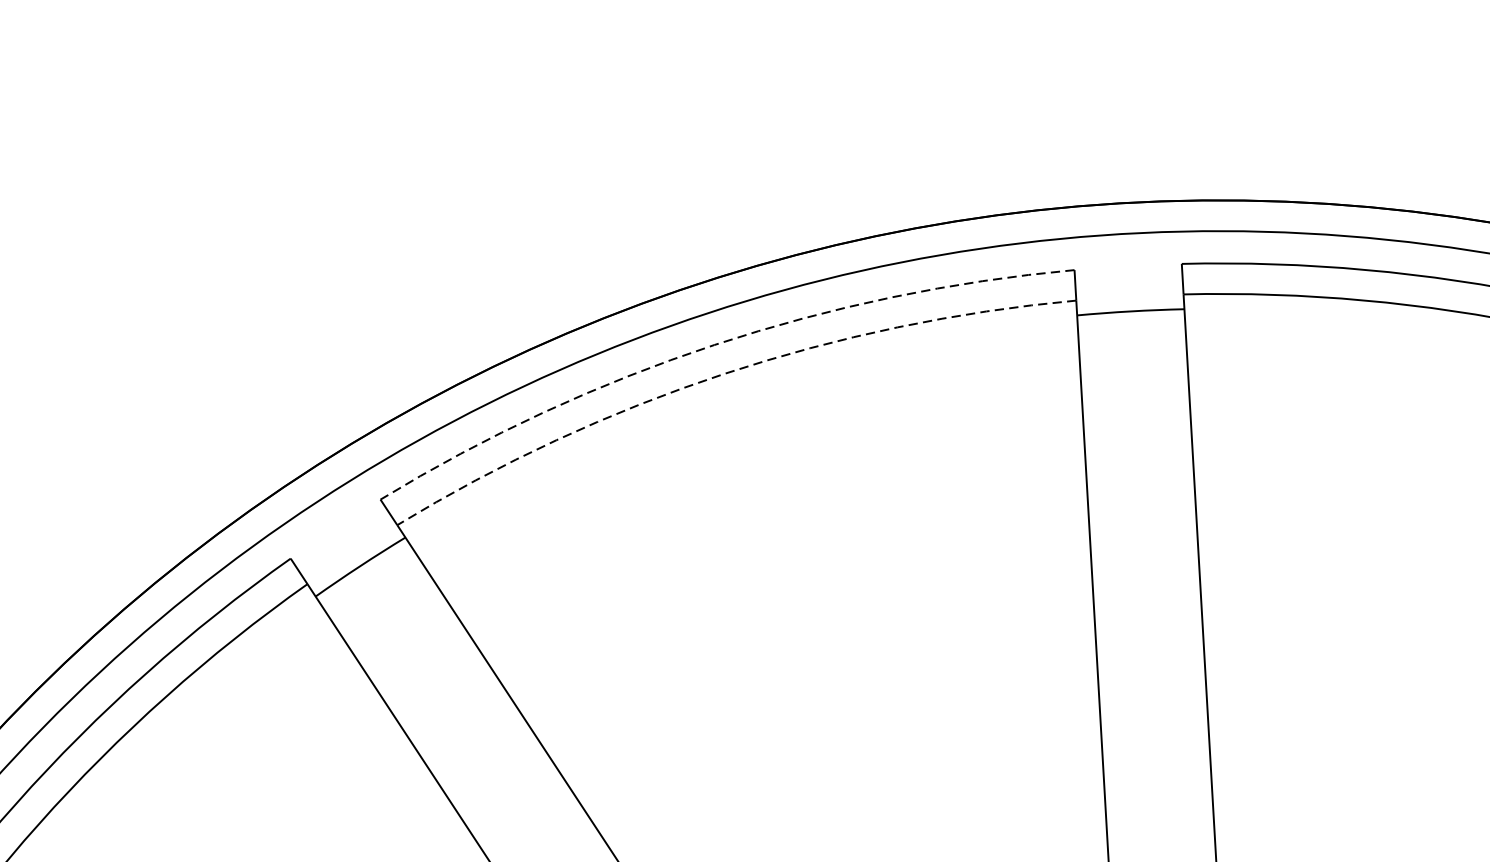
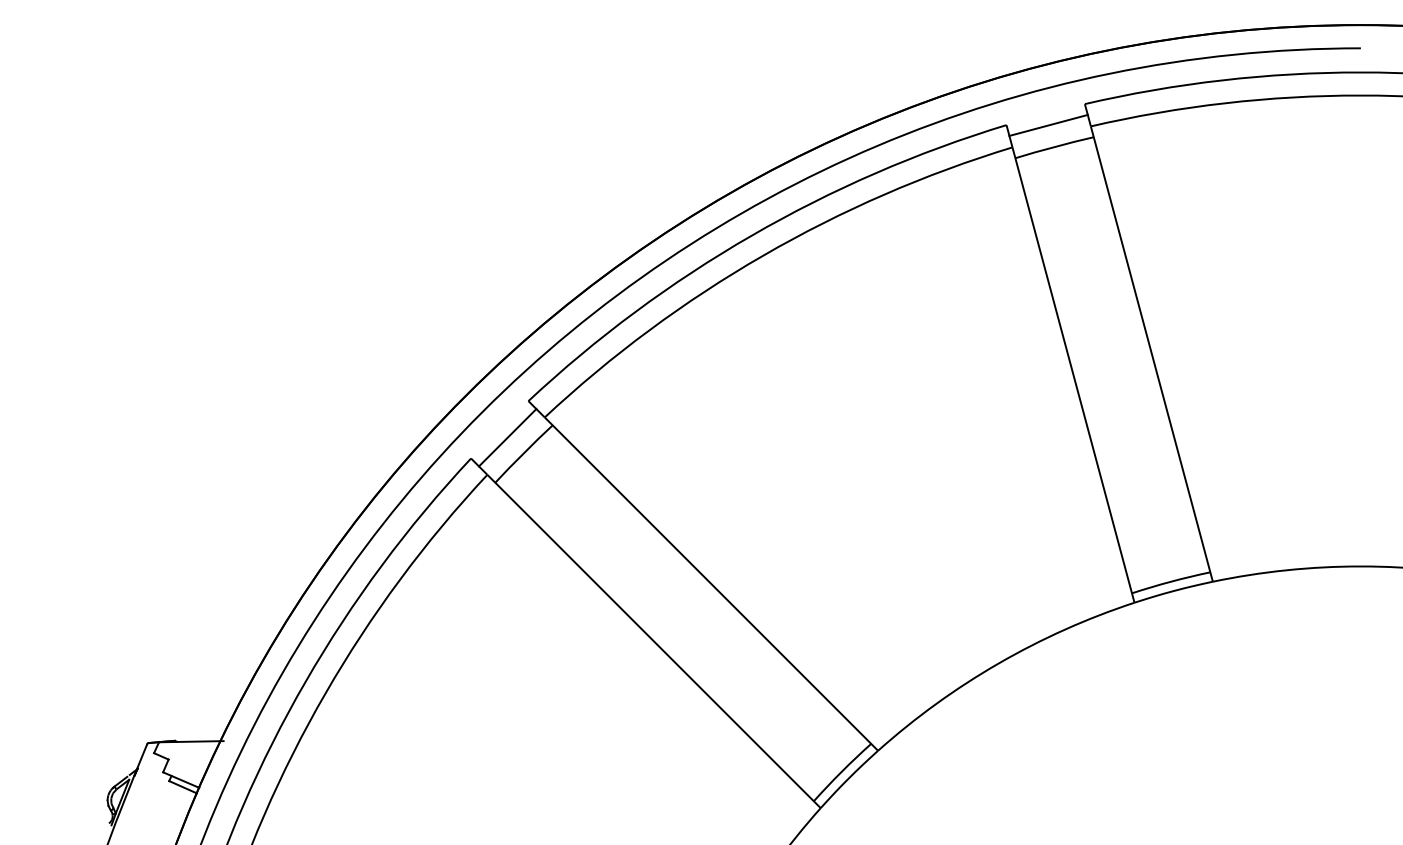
line: (1129, 280) -> (1048, 124), added
arc: (714, 344) -> (751, 235), dashed -> solid
arc: (724, 373) -> (763, 255), dashed -> solid
line: (343, 541) -> (507, 437), added

